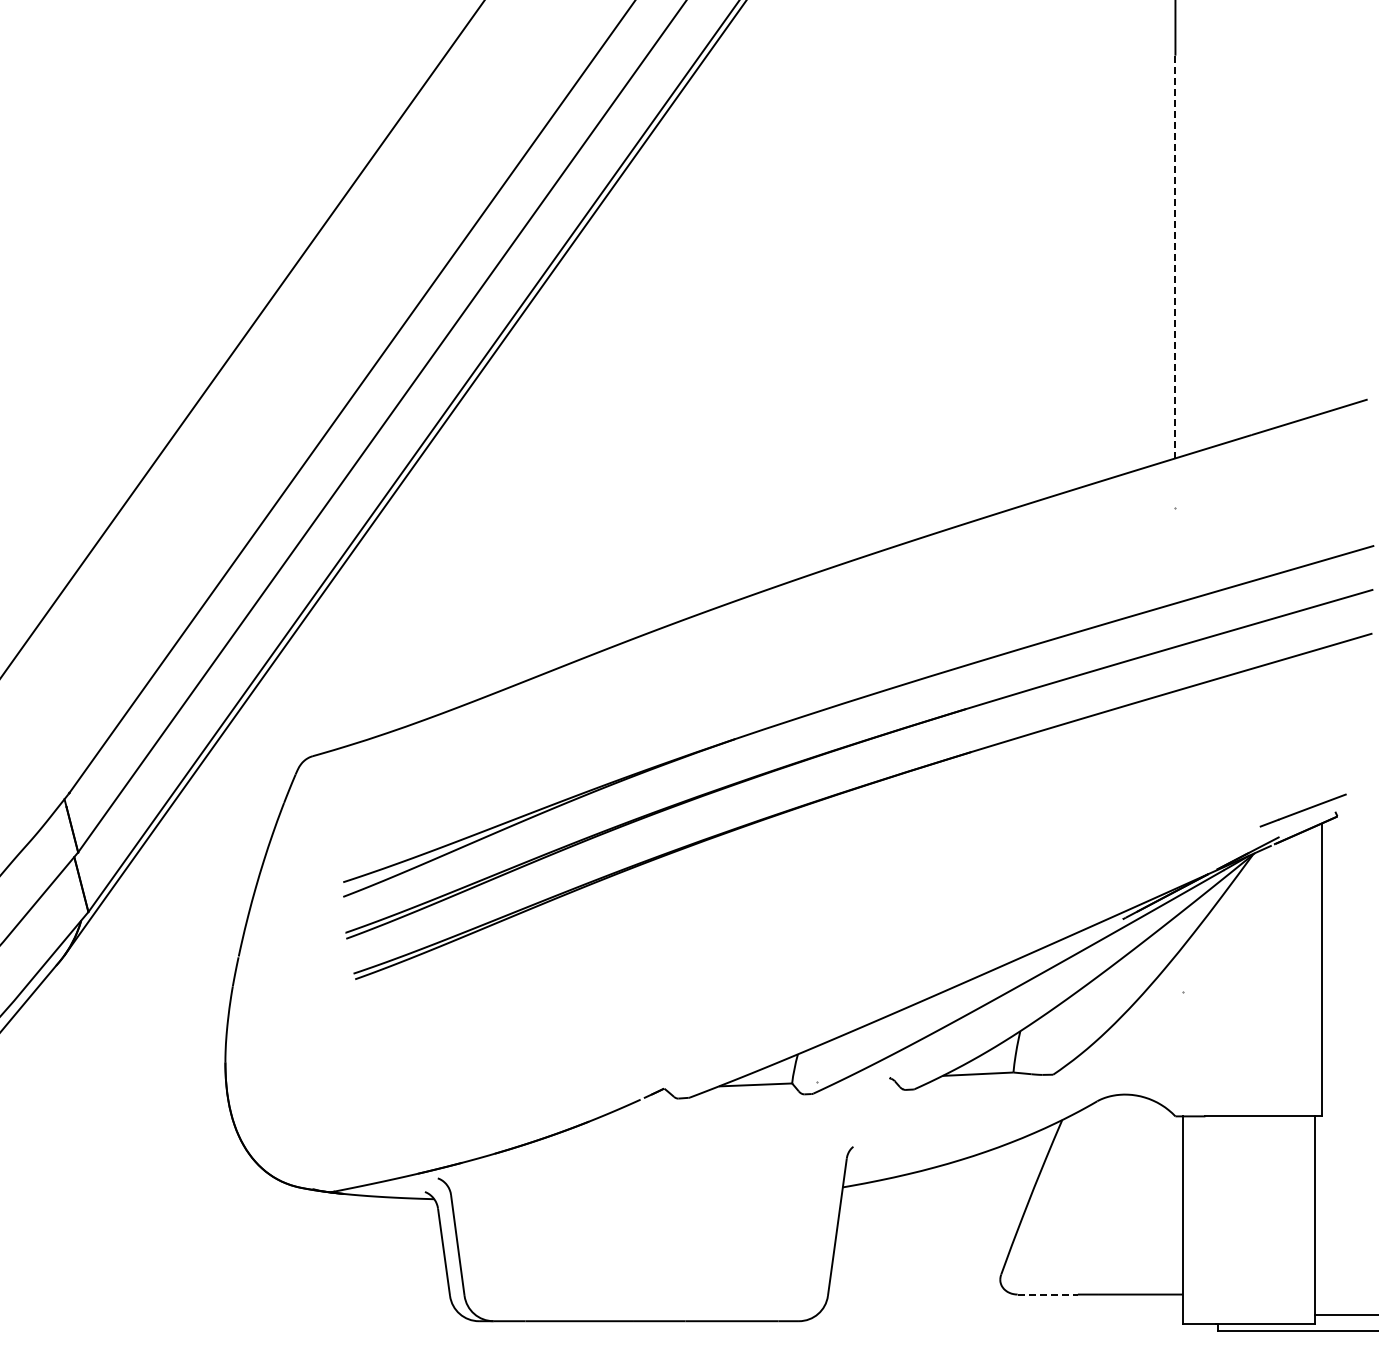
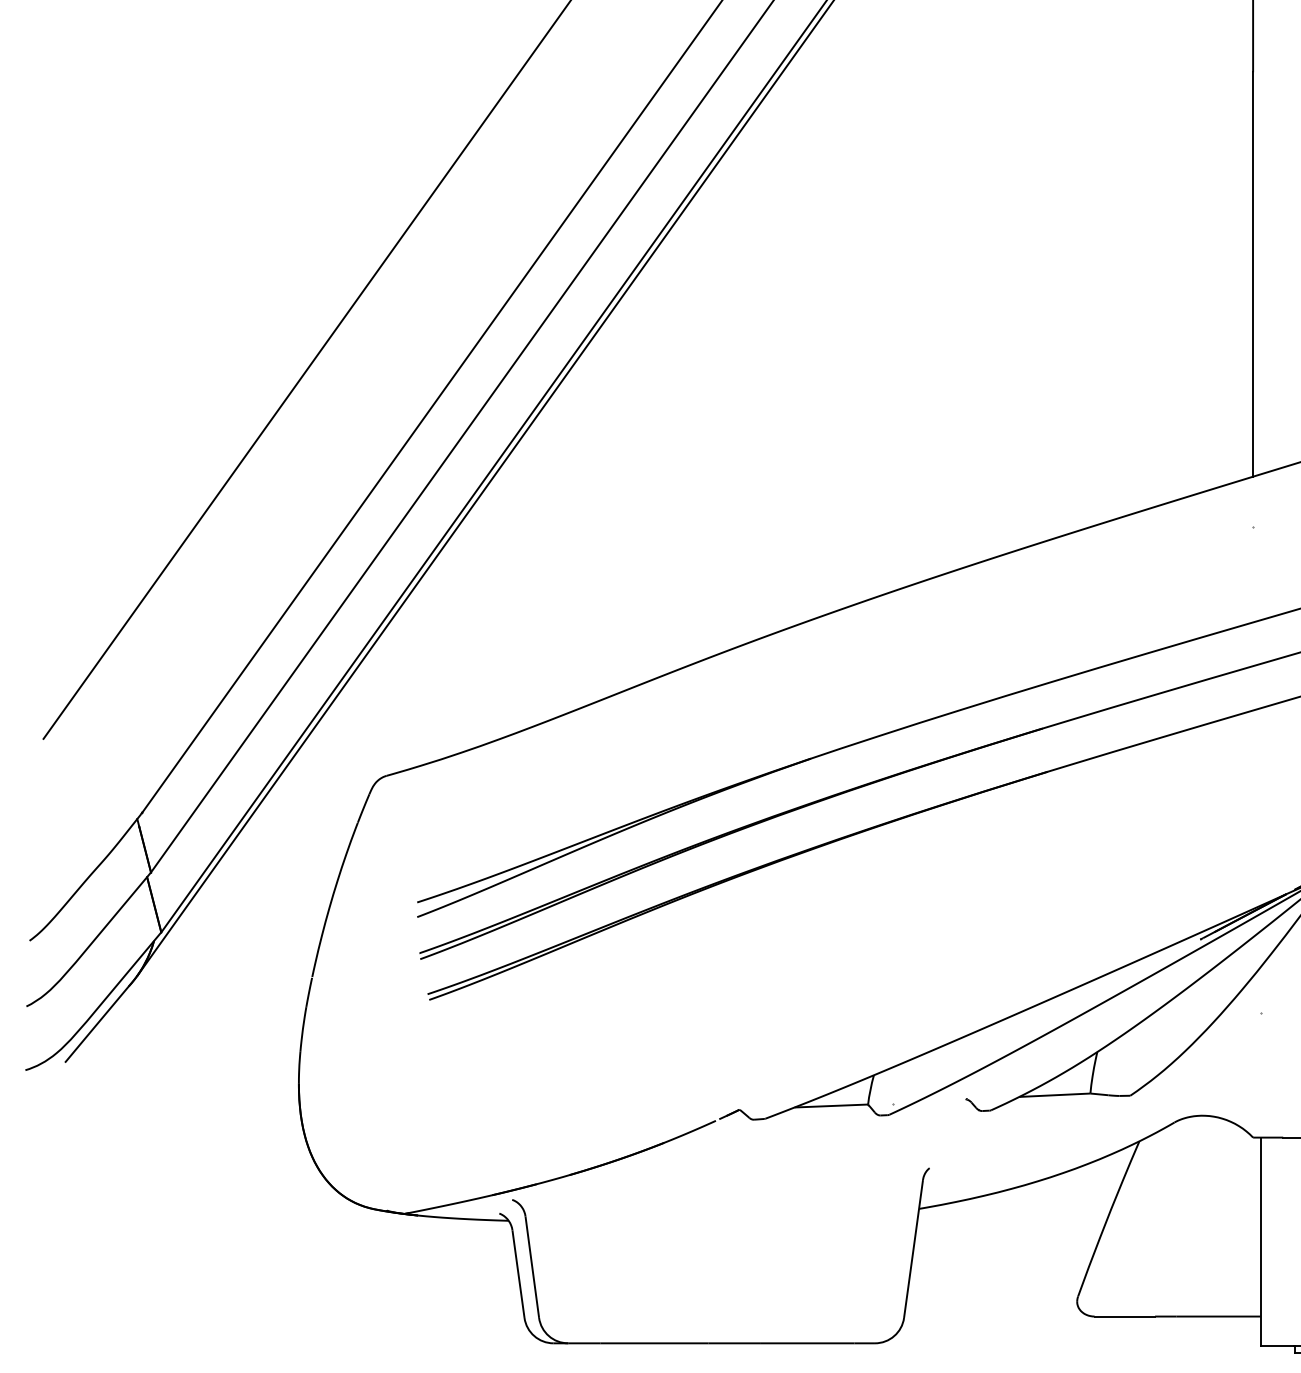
line: (1175, 257) -> (1253, 274), dashed -> solid
line: (1048, 1294) -> (1125, 1316), dashed -> solid

